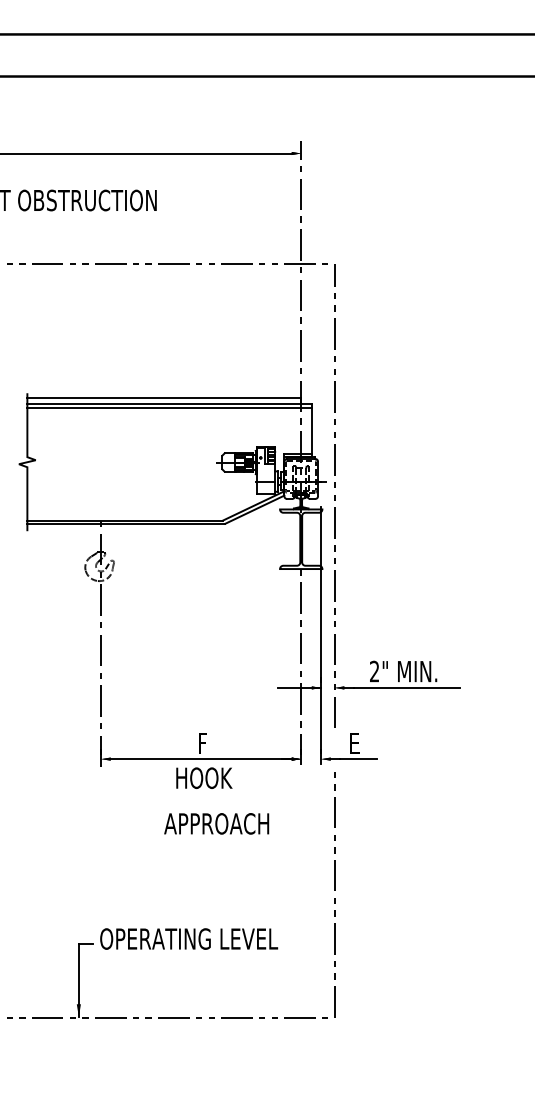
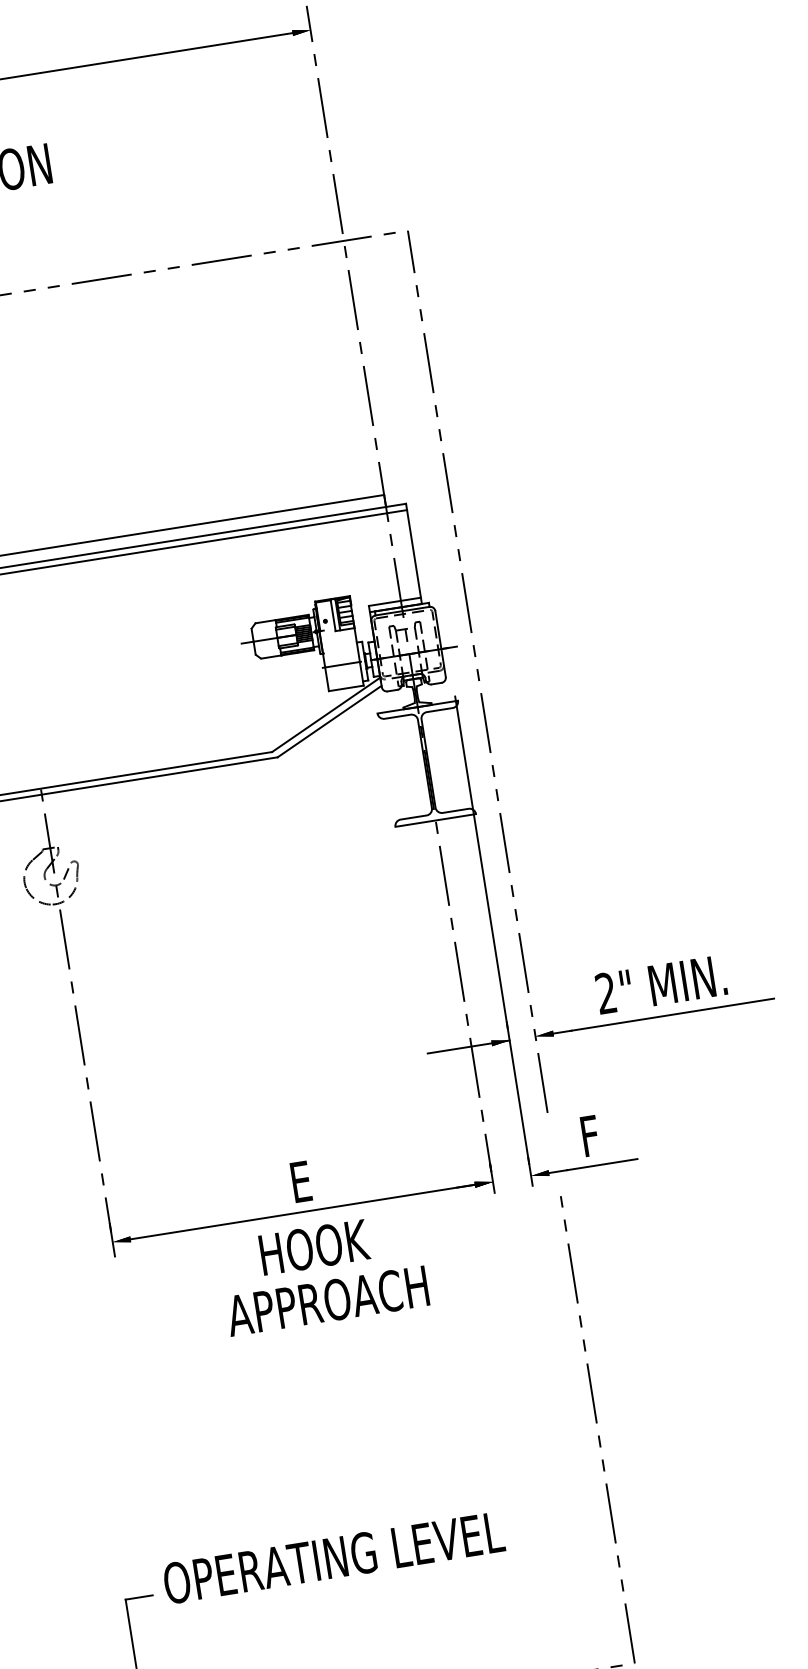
text: (202, 743) -> (300, 1181), F -> E
text: (354, 743) -> (589, 1136), E -> F
text: (216, 823) -> (327, 1300), moved

